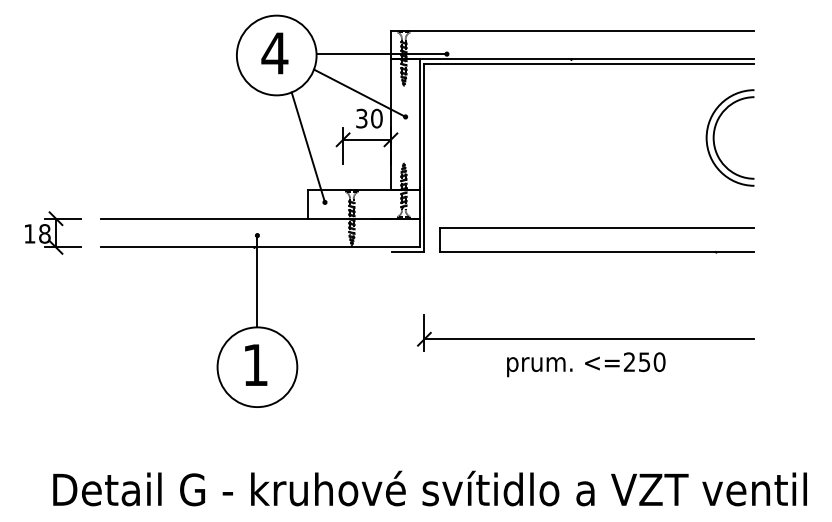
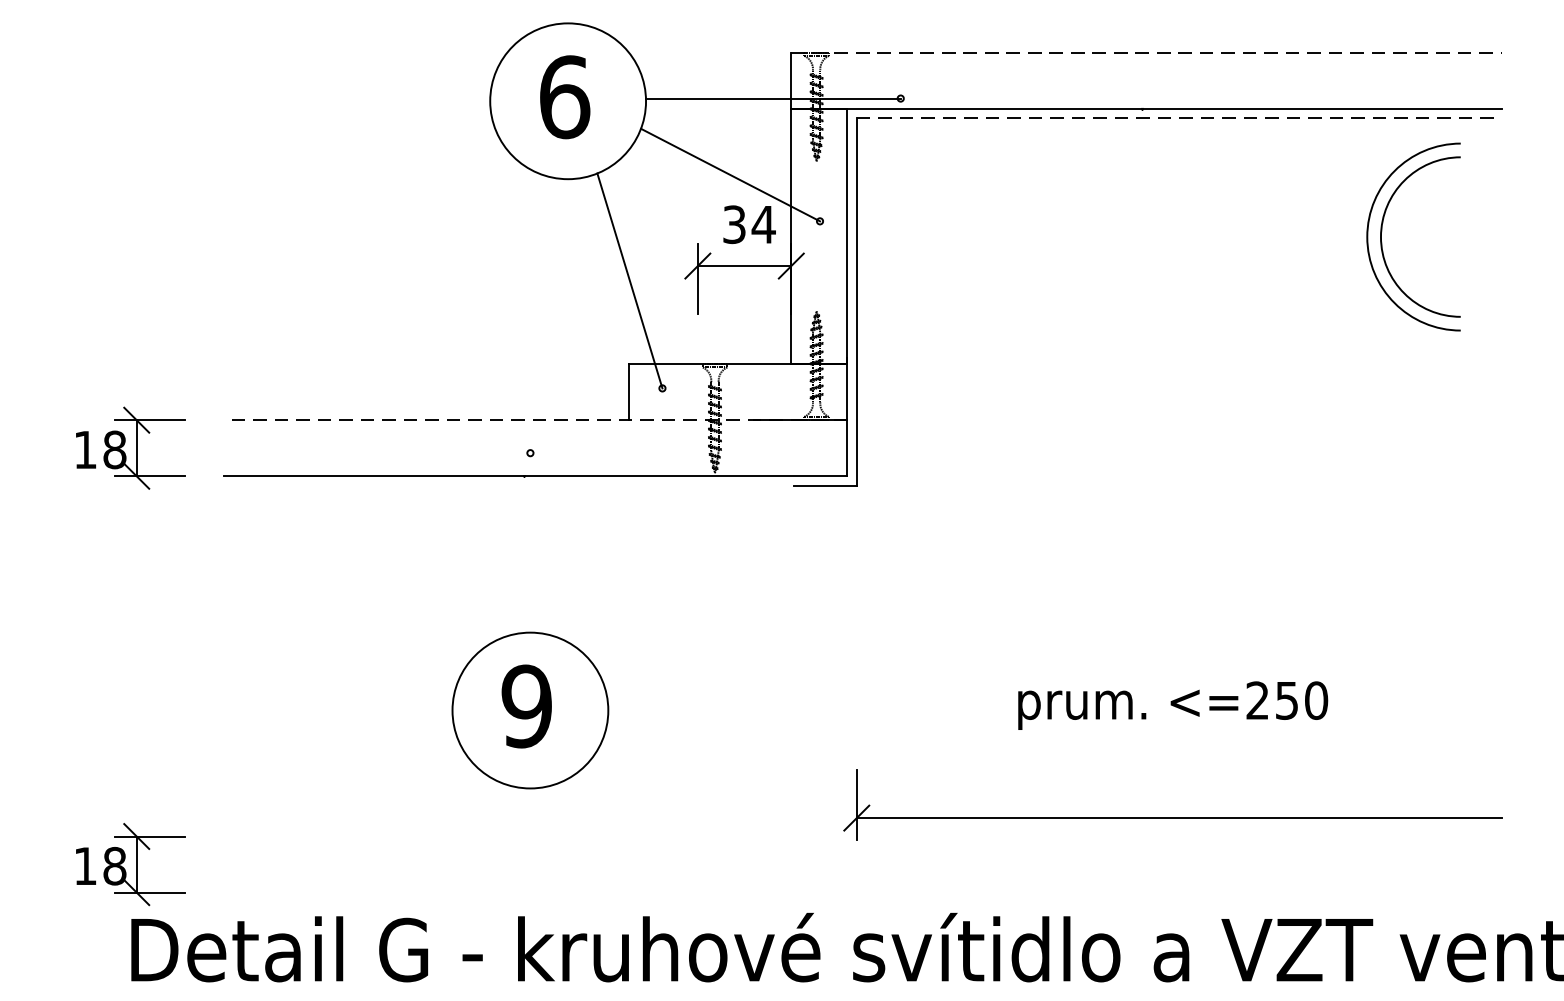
line: (572, 30) -> (1146, 52), solid -> dashed
text: (274, 53) -> (563, 97), 4 -> 6
line: (589, 64) -> (1179, 118), solid -> dashed
text: (376, 118) -> (763, 224), 30 -> 34
part: (714, 137) -> (1382, 236), moved
line: (259, 218) -> (534, 419), solid -> dashed
part: (596, 251) -> (1193, 484), removed
line: (257, 281) -> (530, 542), removed
part: (585, 332) -> (1171, 804), moved
text: (255, 364) -> (526, 705), 1 -> 9
part: (53, 445) -> (131, 863), added

